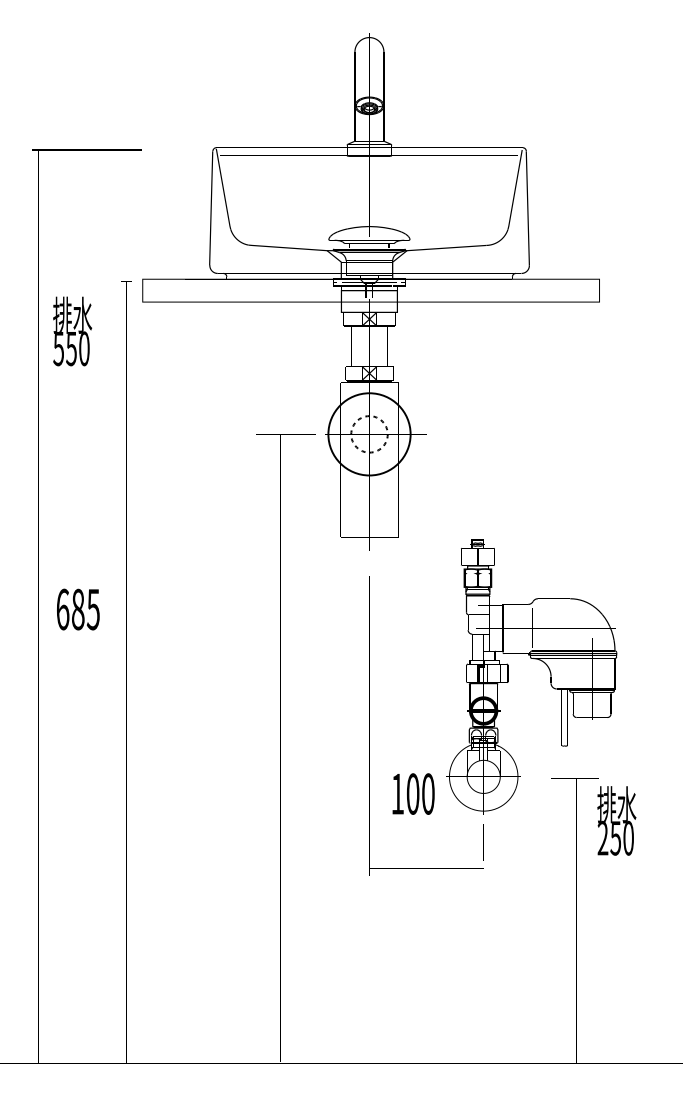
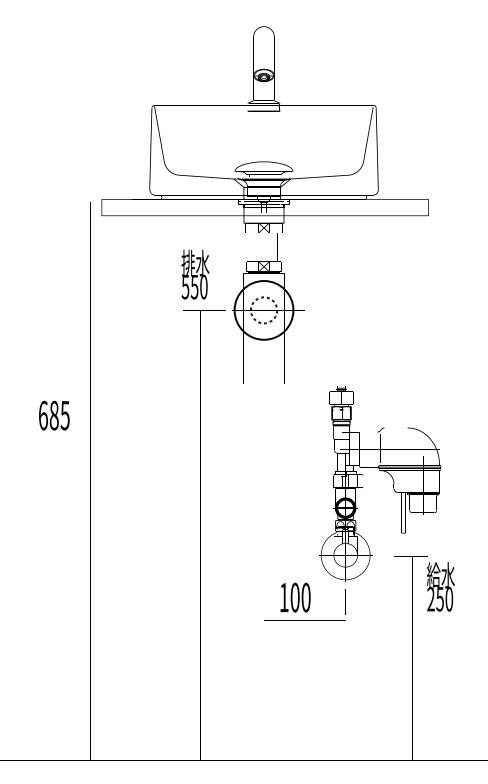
text: (72, 331) -> (195, 274), moved
text: (78, 609) -> (54, 415), moved
text: (413, 793) -> (295, 597), moved
text: (606, 804) -> (433, 575), 排水 -> 給水

